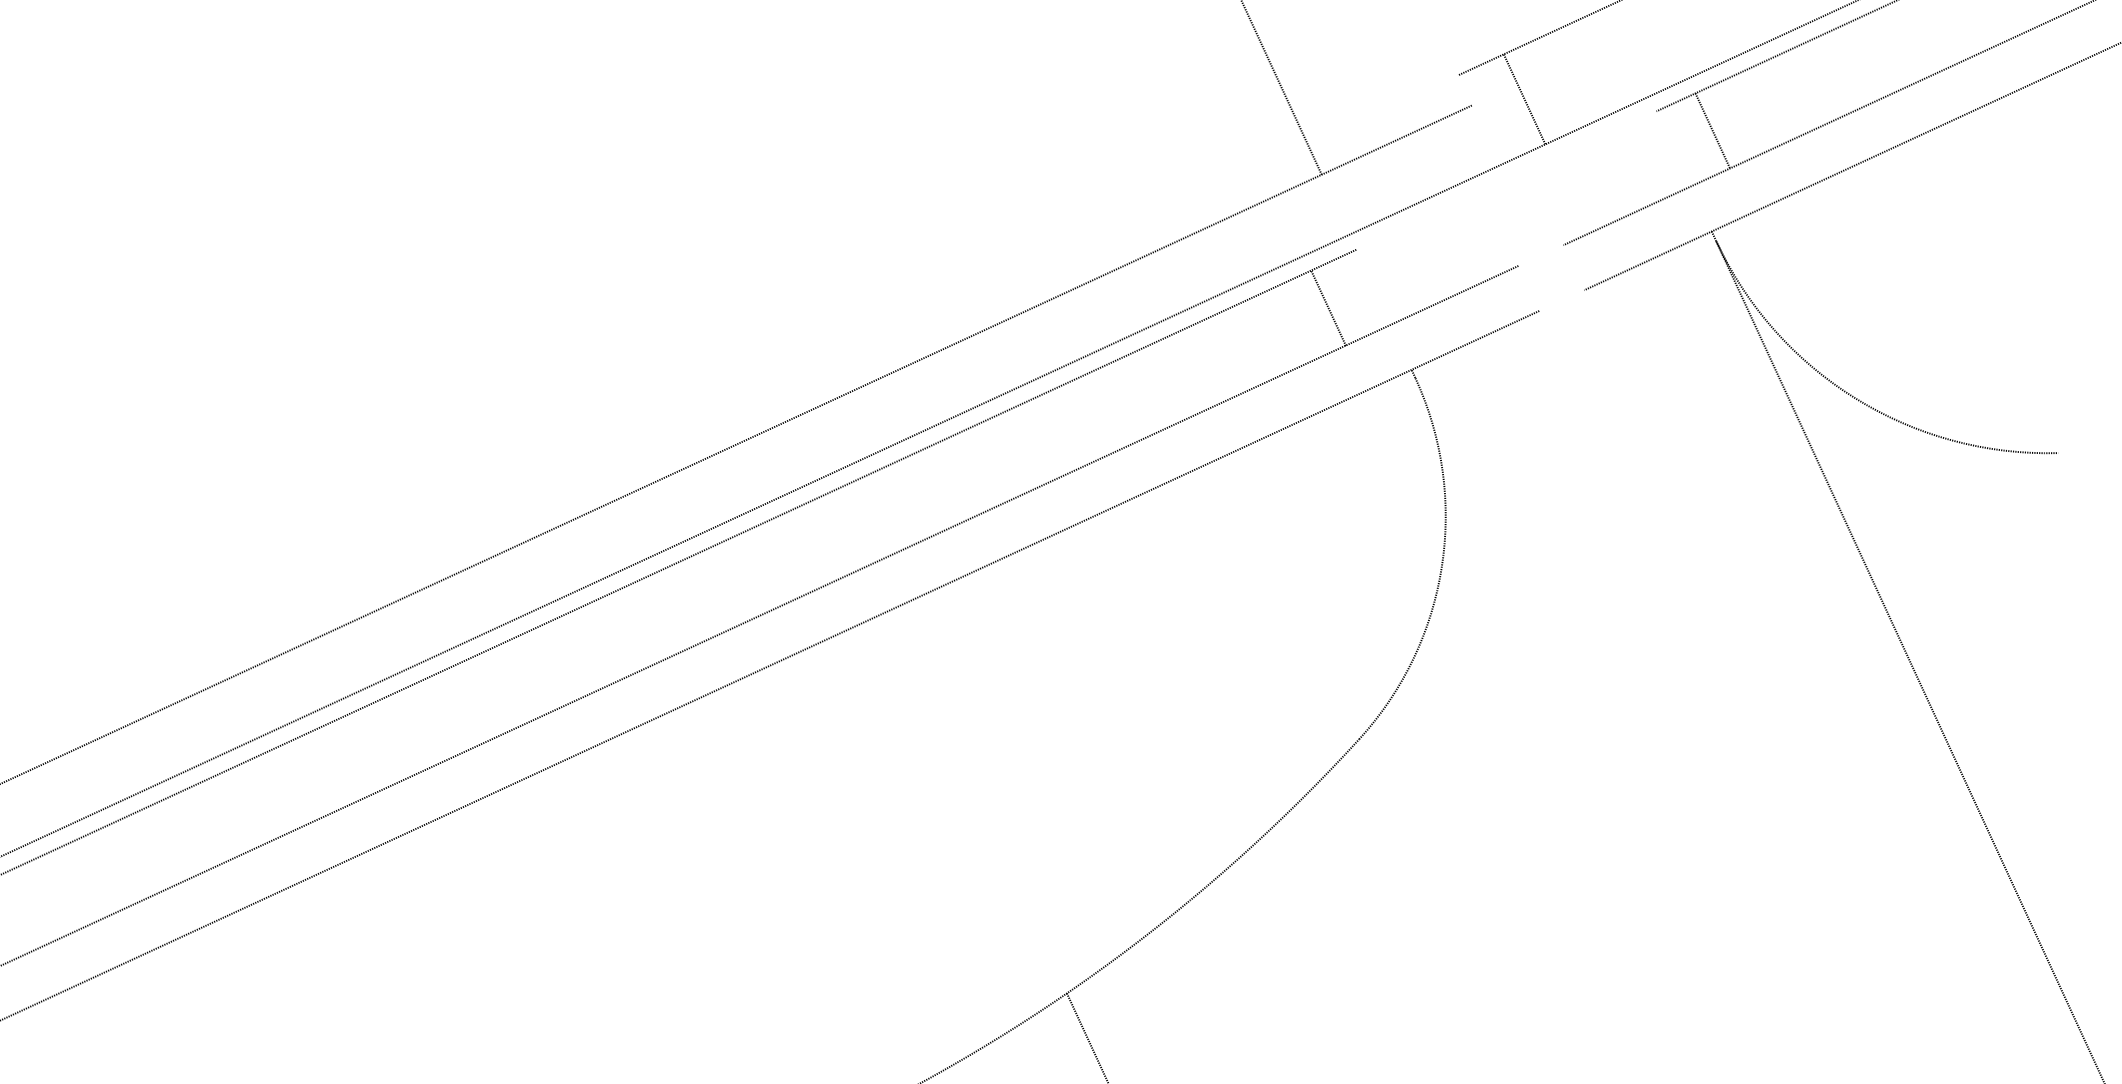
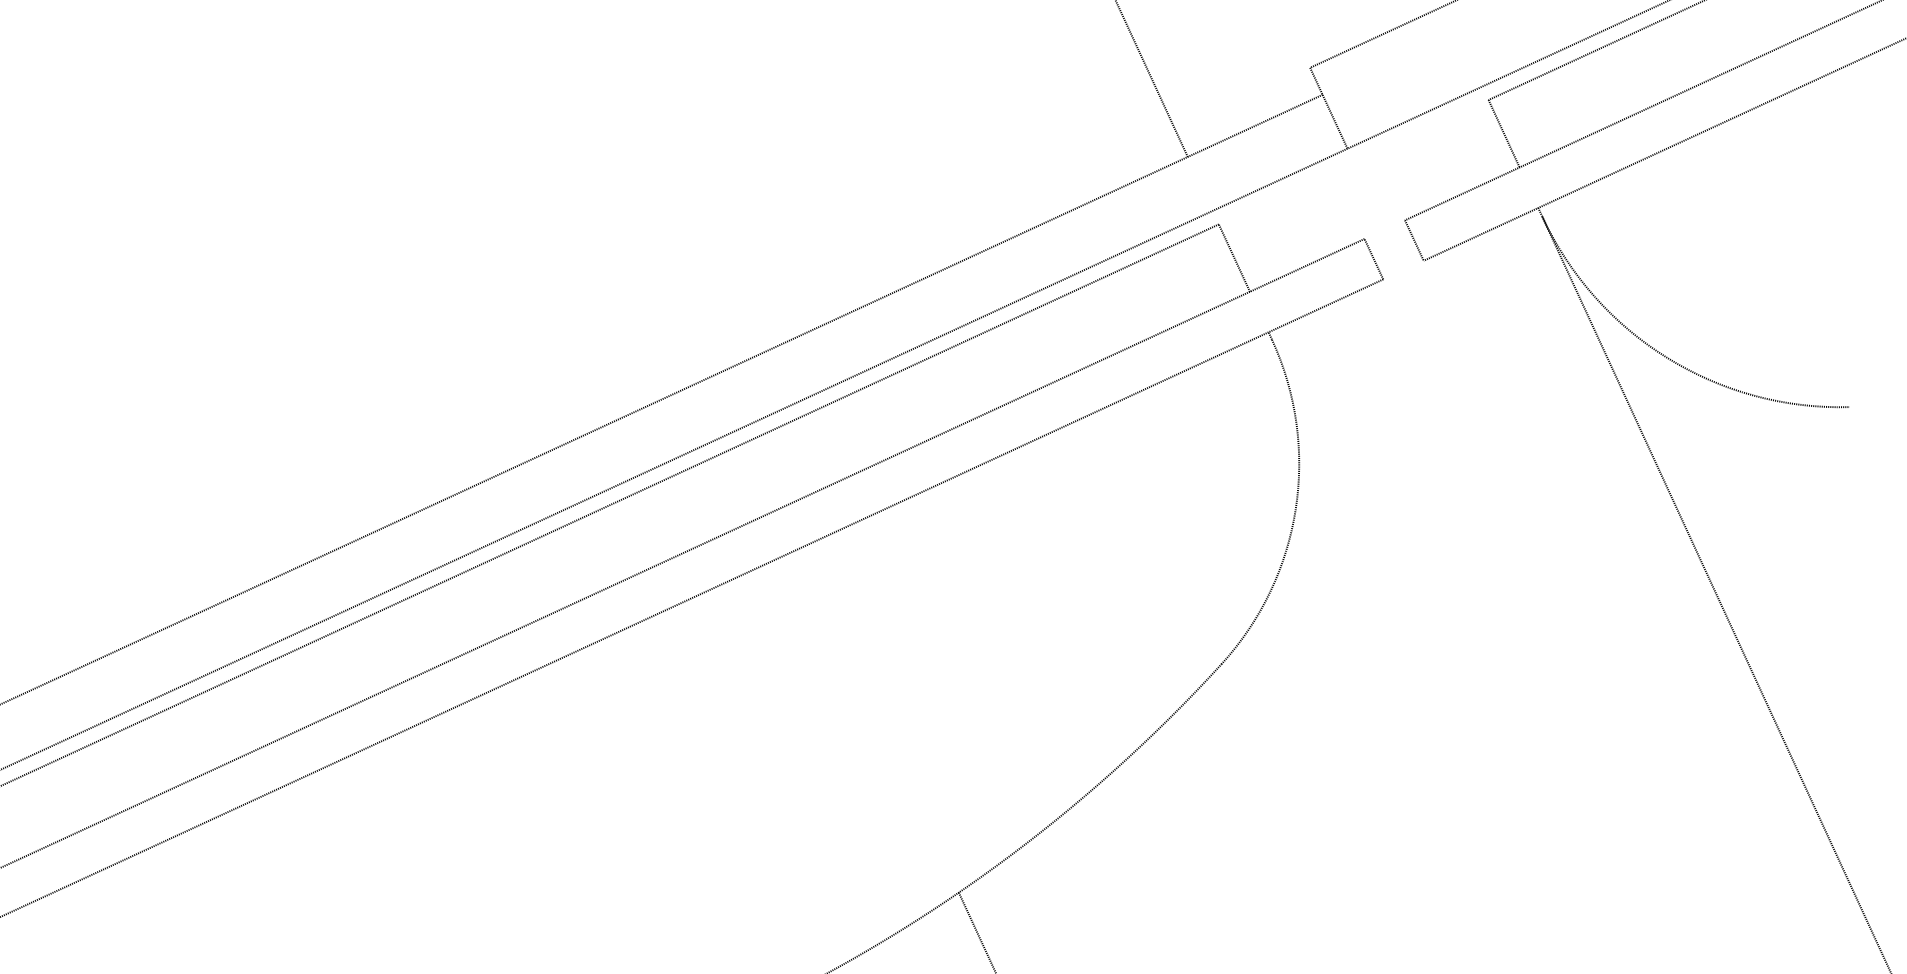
line: (1524, 99) -> (1328, 108), moved
line: (1712, 130) -> (1503, 133), moved
line: (1573, 267) -> (1414, 240), added
line: (1528, 288) -> (1373, 259), added
line: (1328, 307) -> (1234, 257), moved

